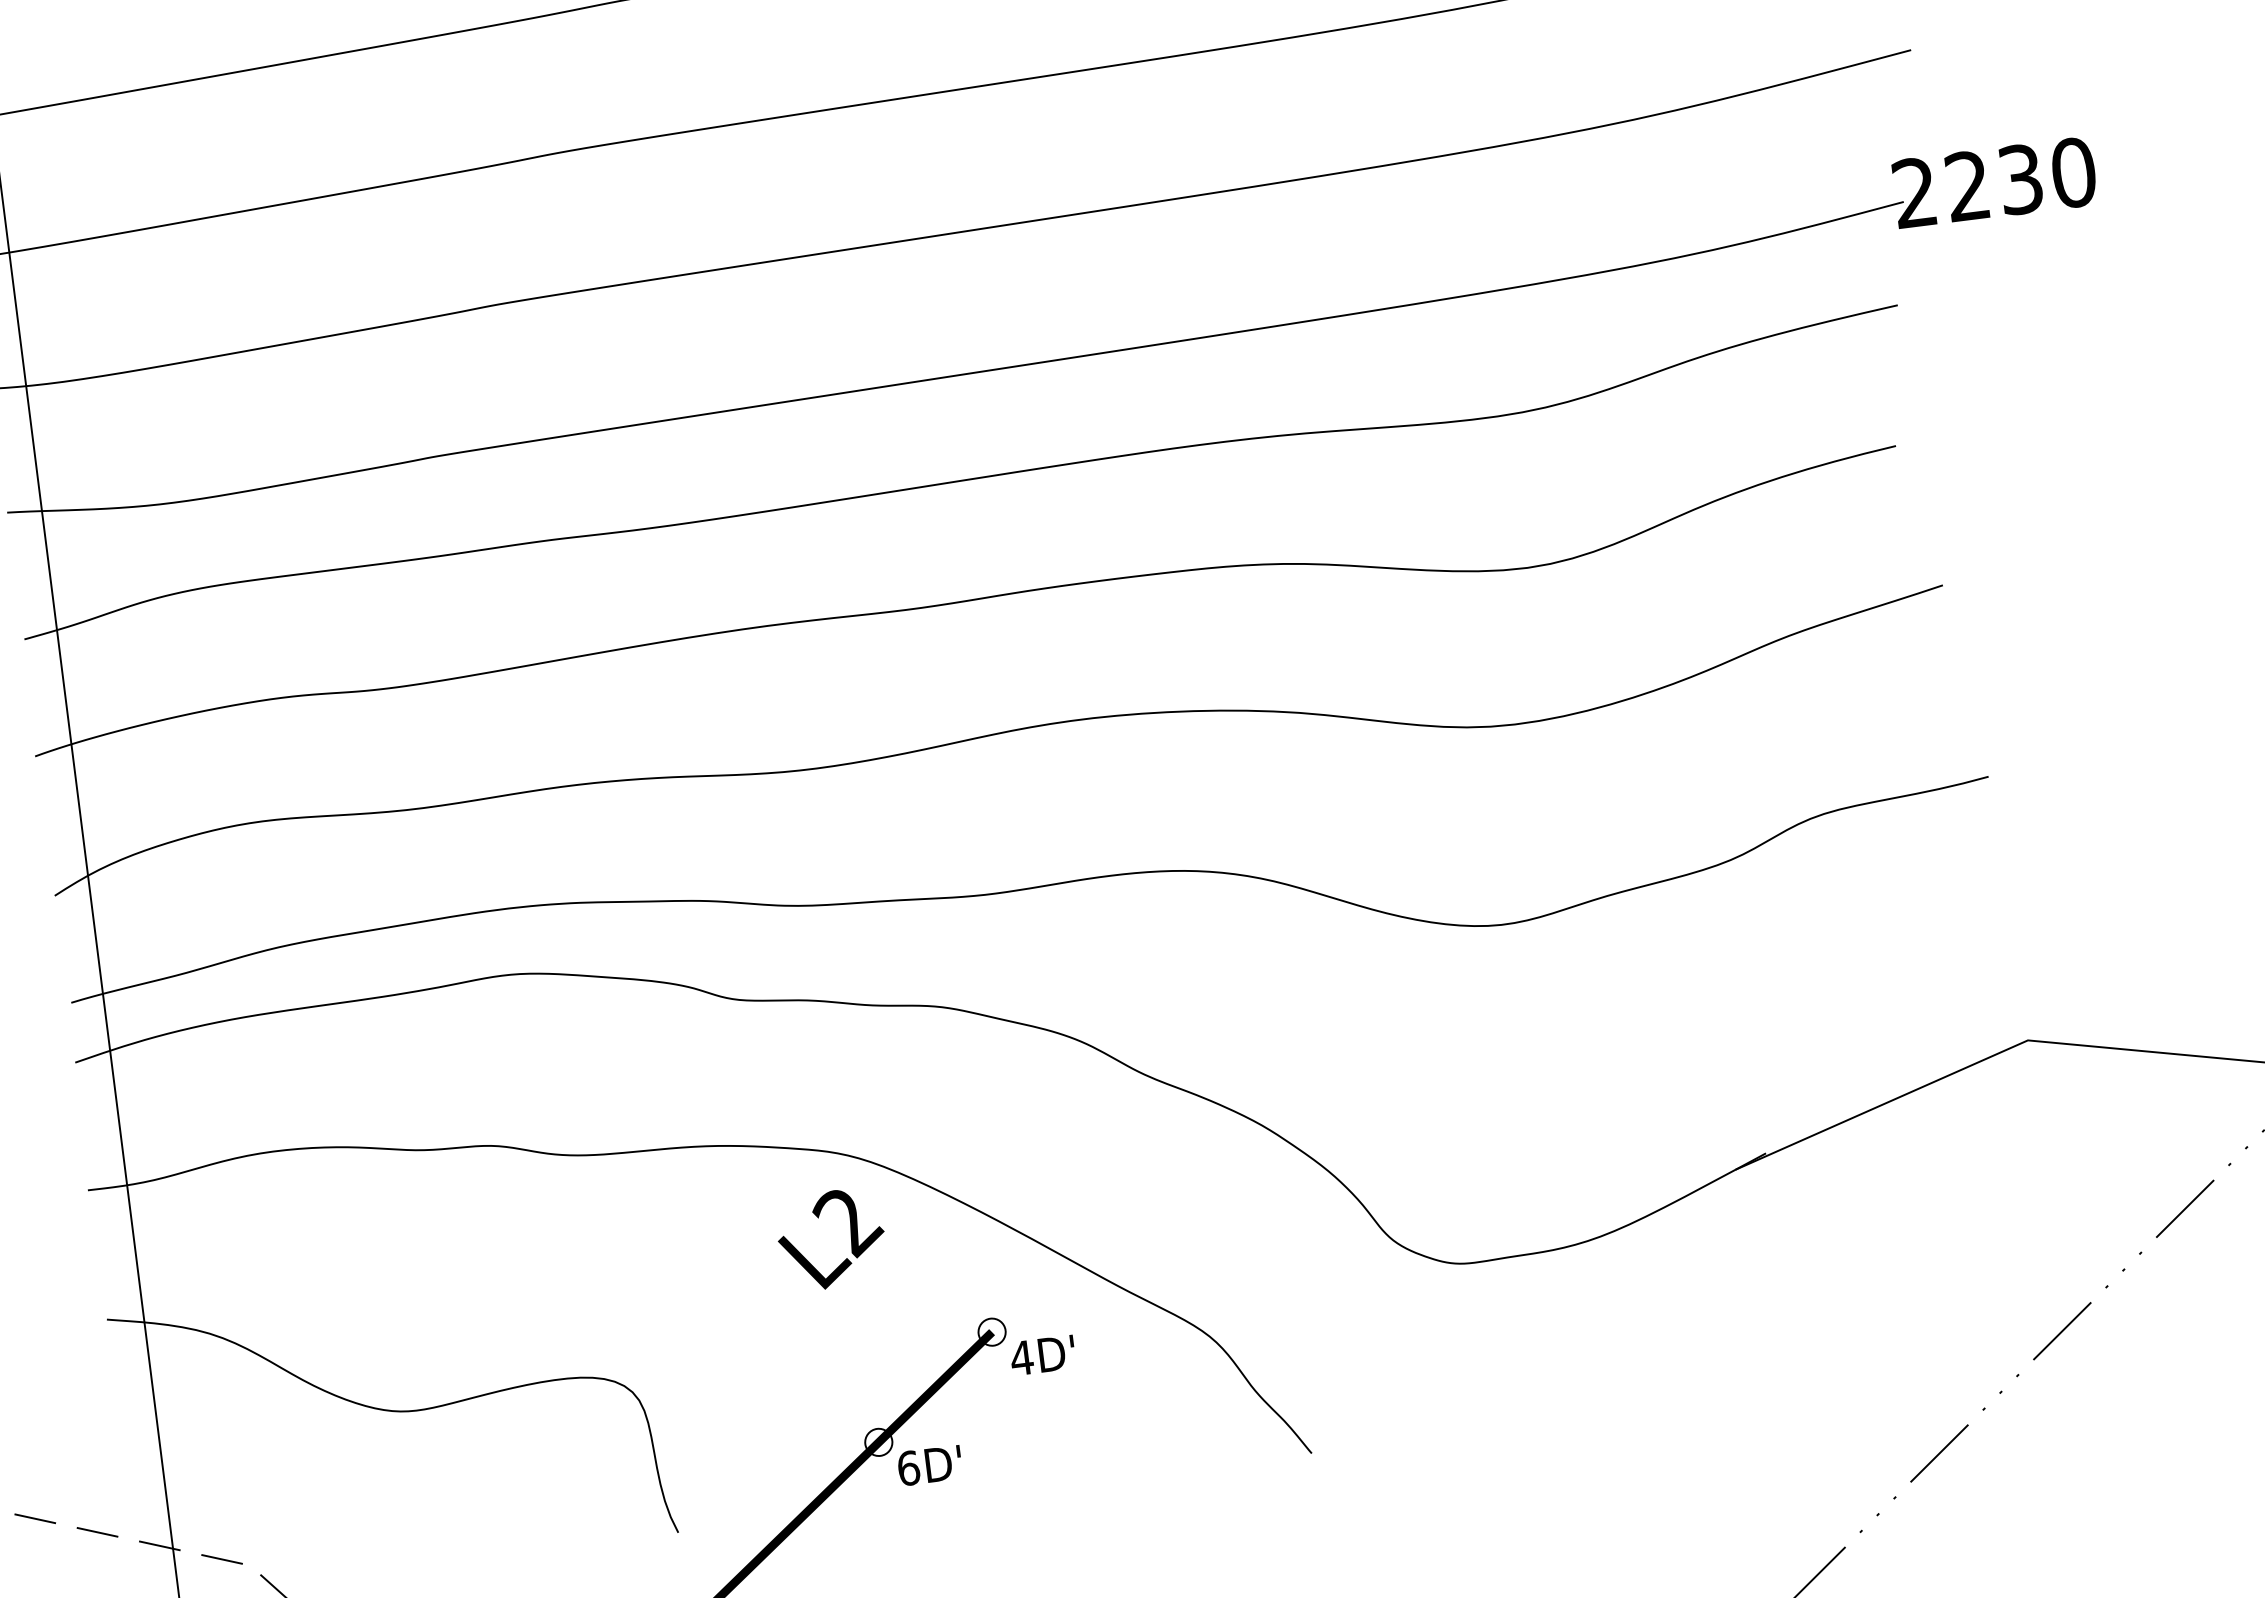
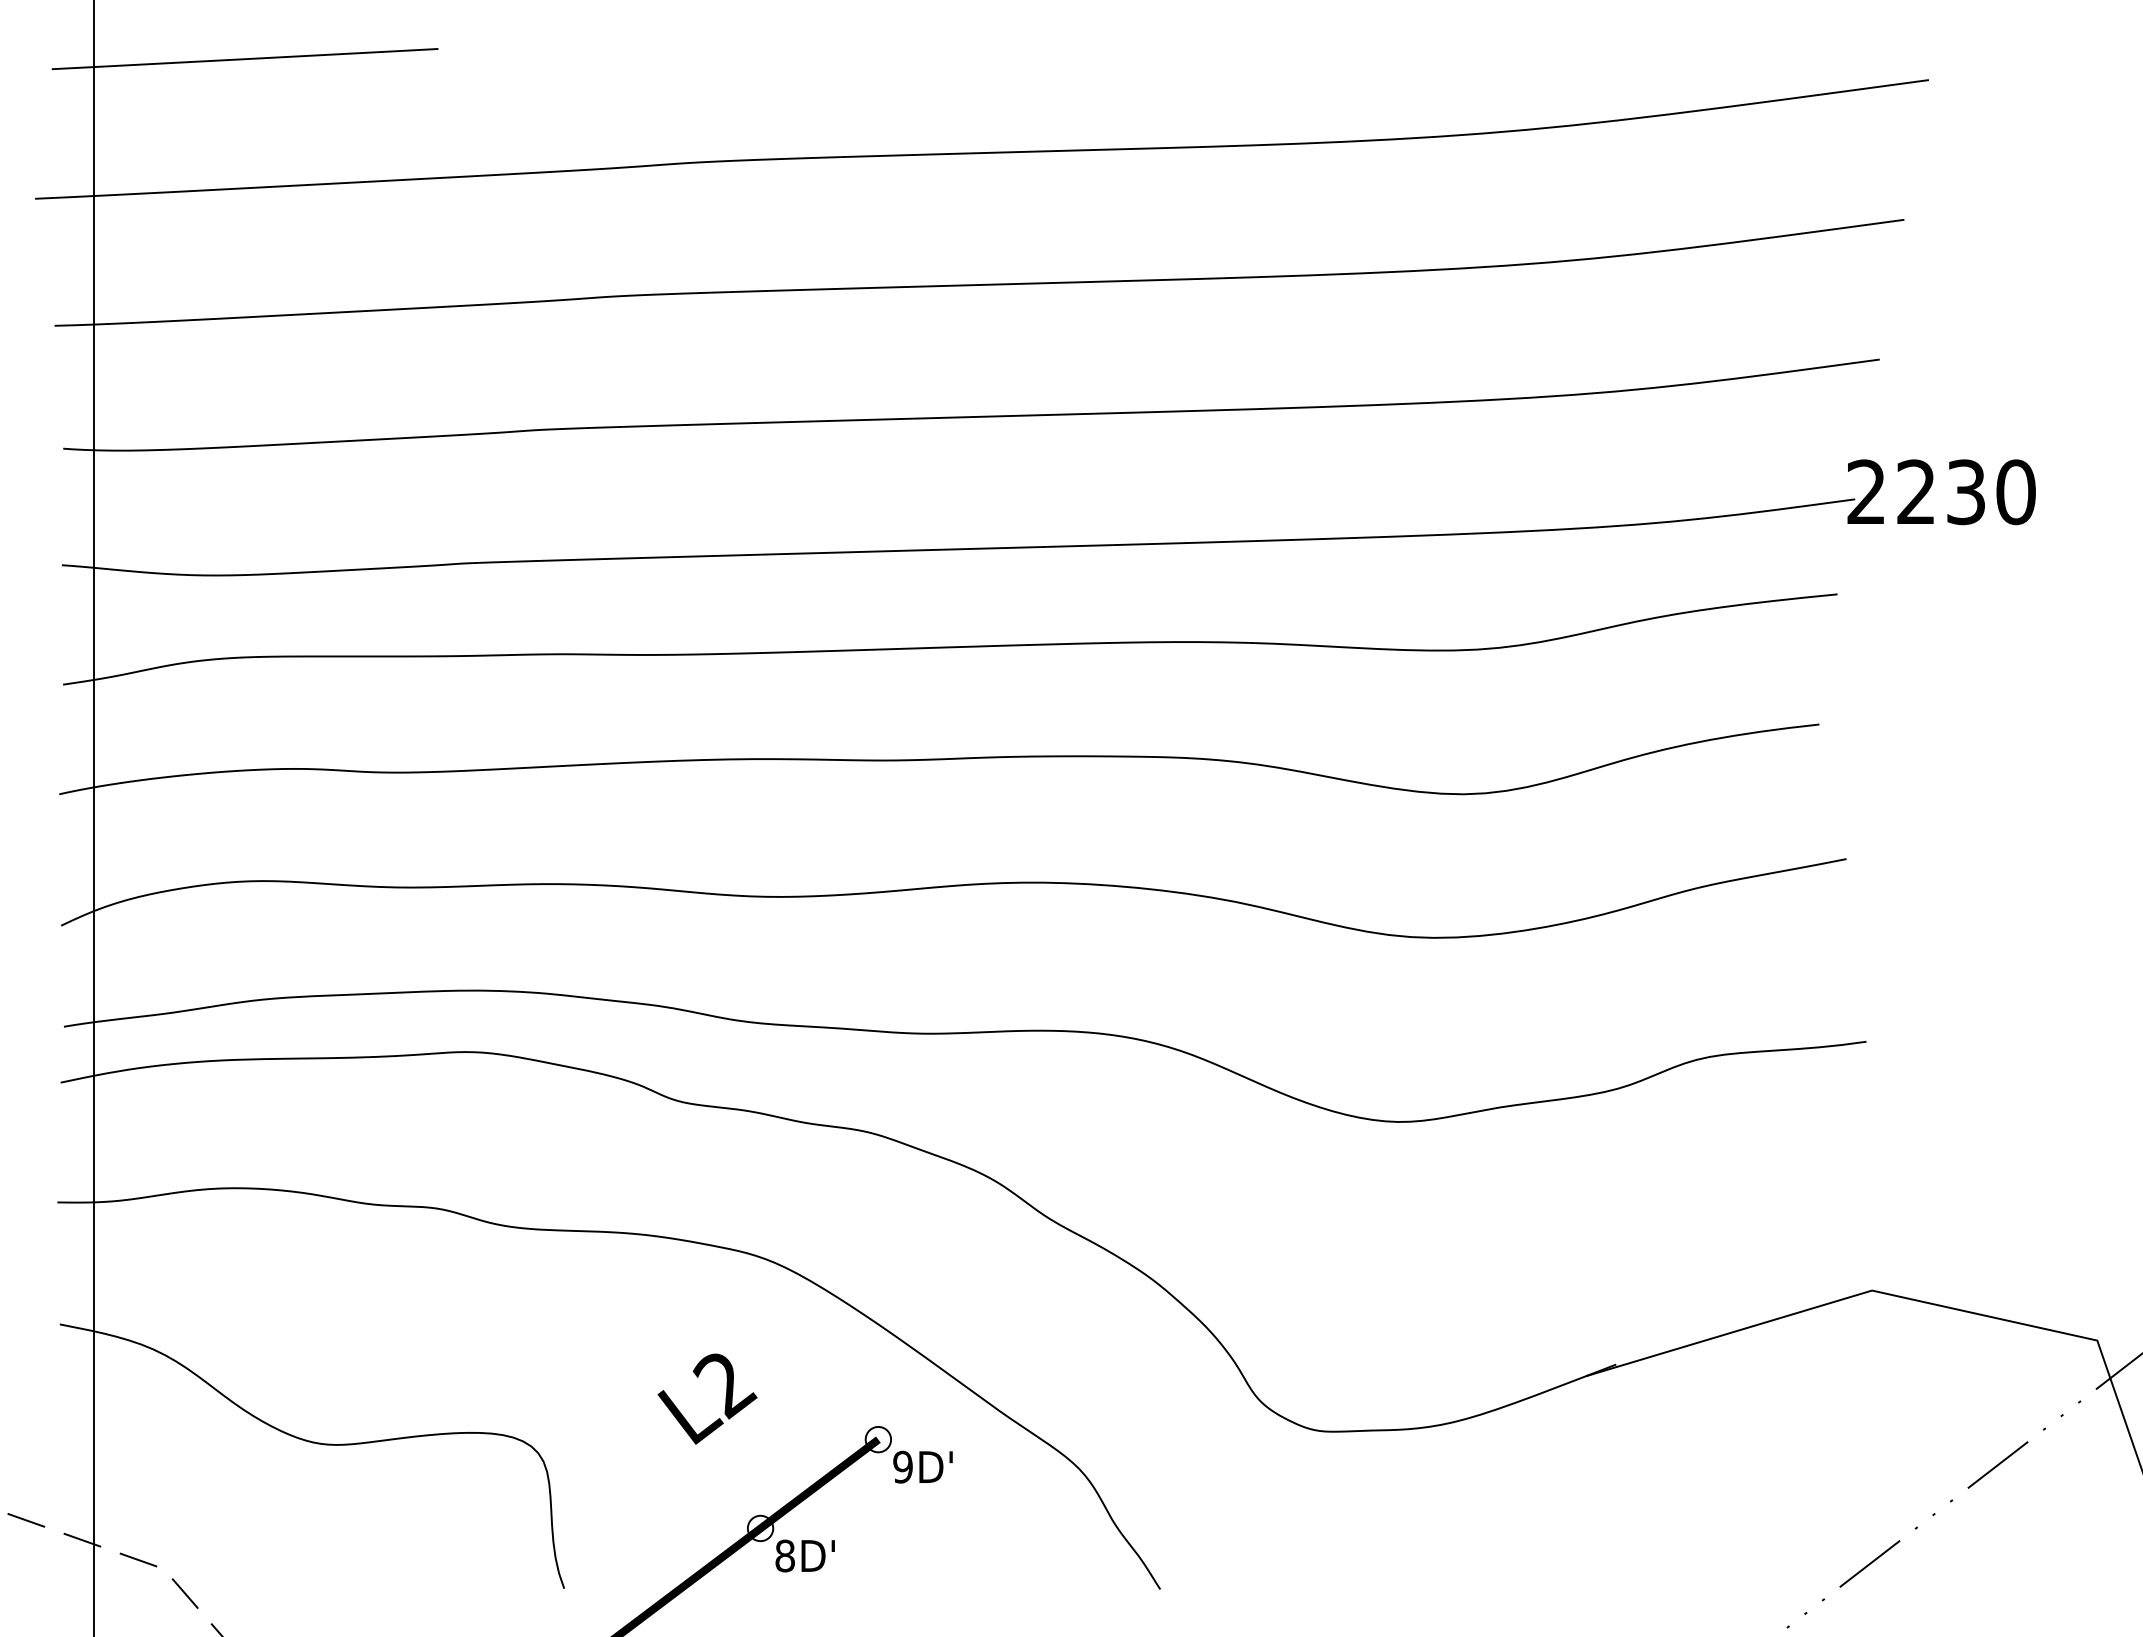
text: (831, 1238) -> (707, 1398), moved
text: (1021, 1357) -> (902, 1466), 4D' -> 9D'
text: (908, 1467) -> (785, 1555), 6D' -> 8D'

